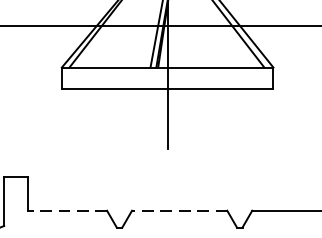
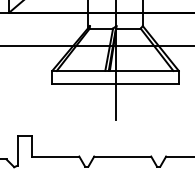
line: (67, 210) -> (55, 156), dashed -> solid
line: (179, 210) -> (122, 156), dashed -> solid

